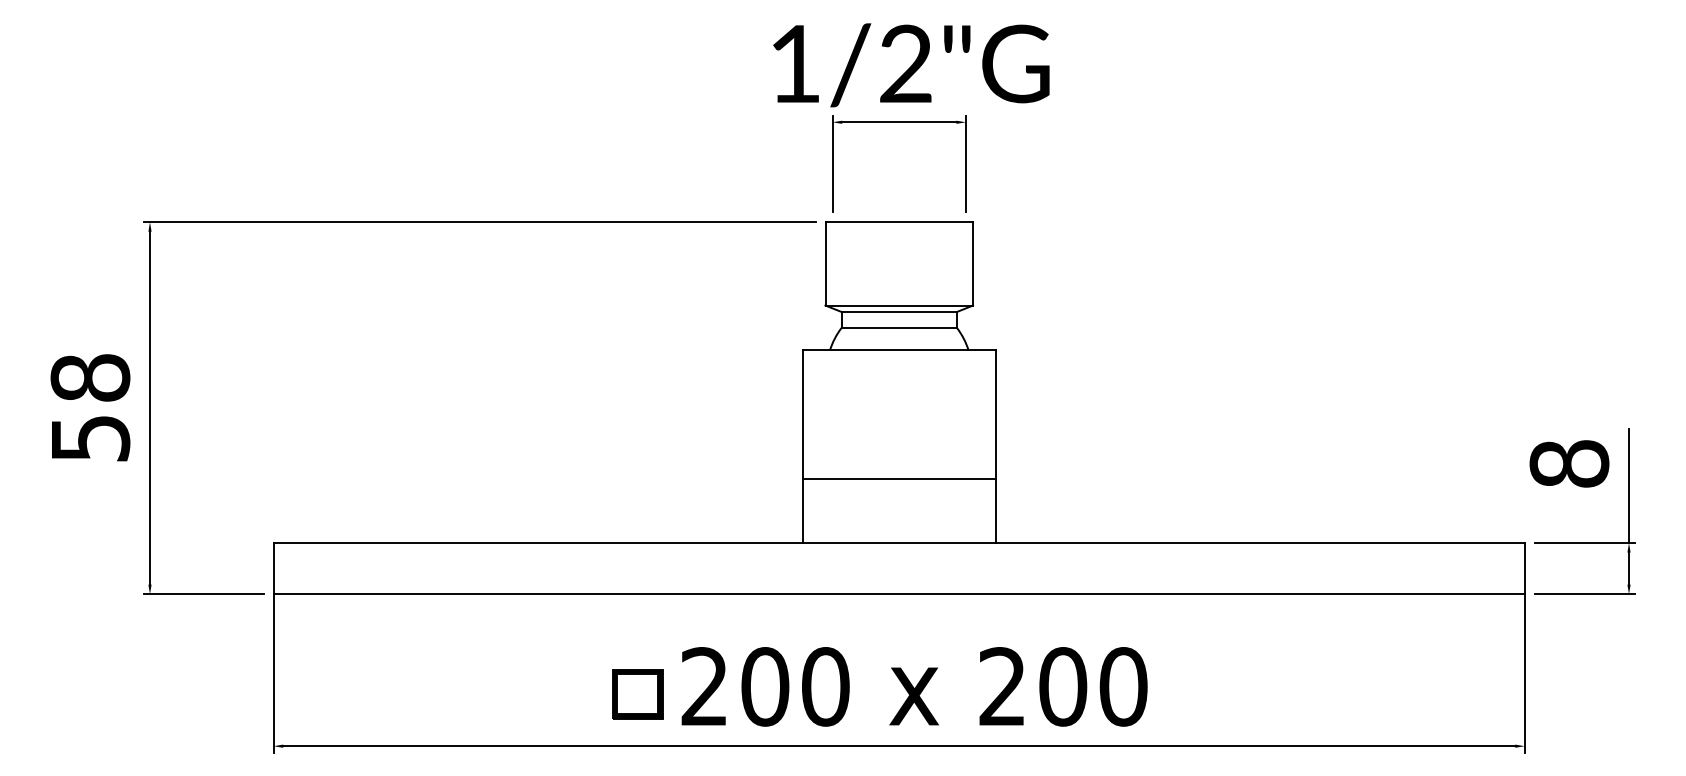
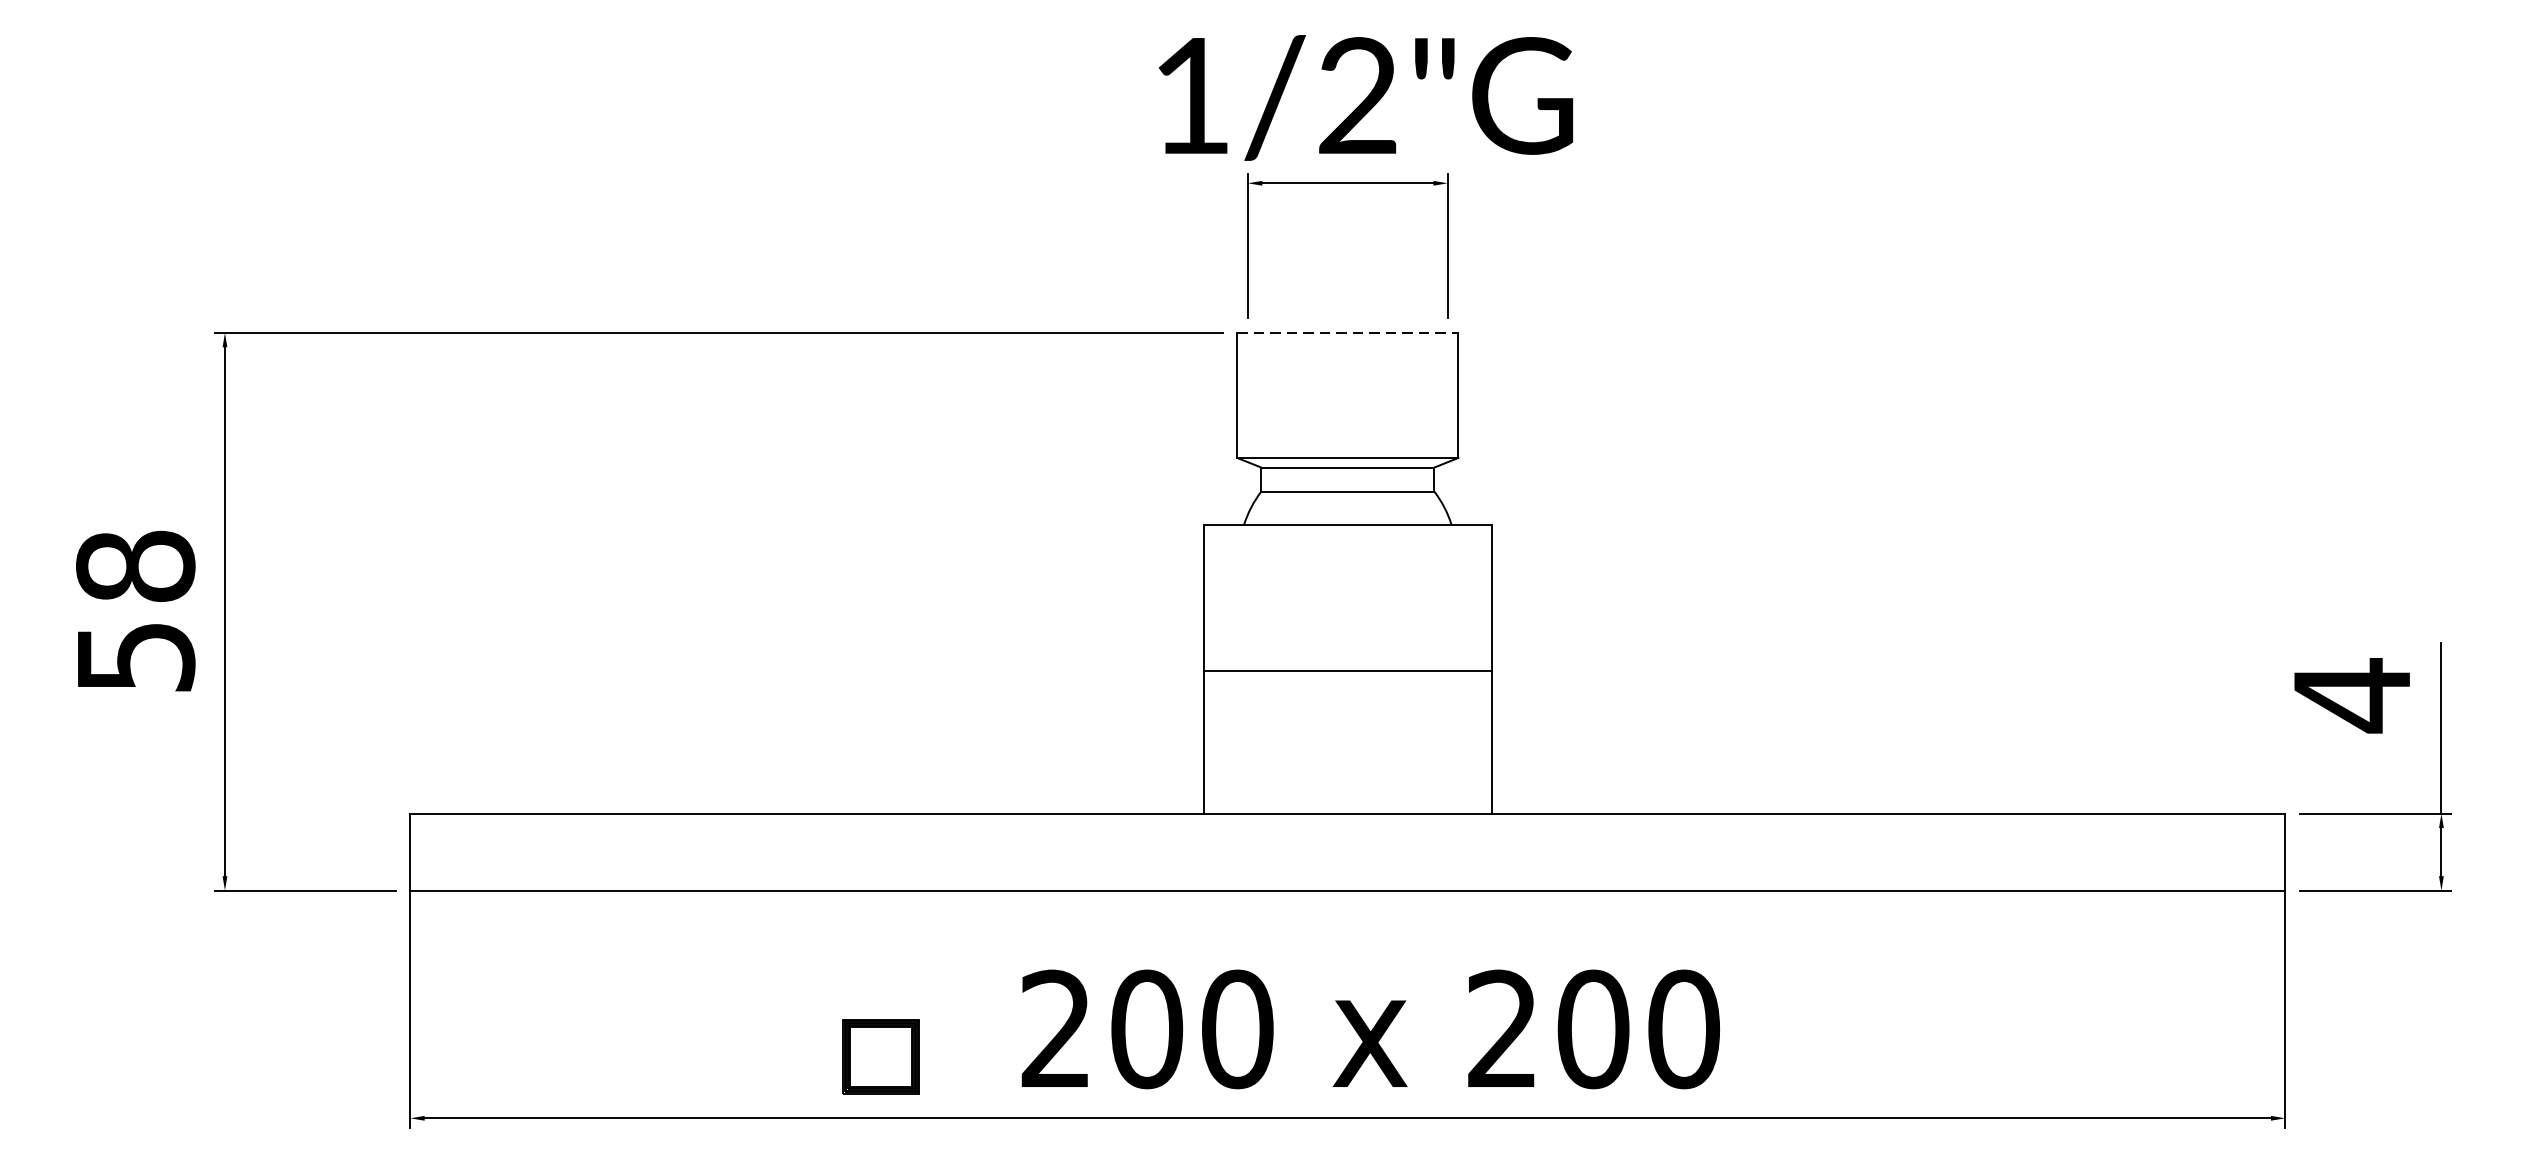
line: (899, 222) -> (1348, 333), solid -> dashed
text: (1569, 464) -> (2352, 696), 8 -> 4
line: (899, 478) -> (1348, 670), moved
part: (637, 694) -> (880, 1057), moved

